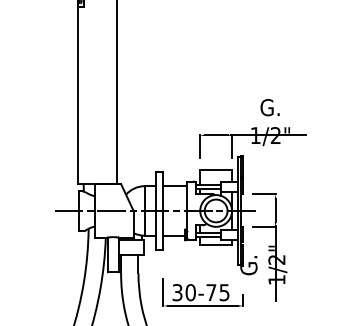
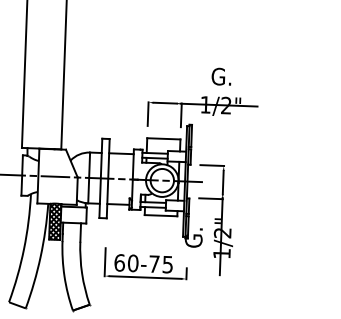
hatch: (112, 254) -> (54, 221), added
text: (177, 292) -> (119, 262), 30-75 -> 60-75

